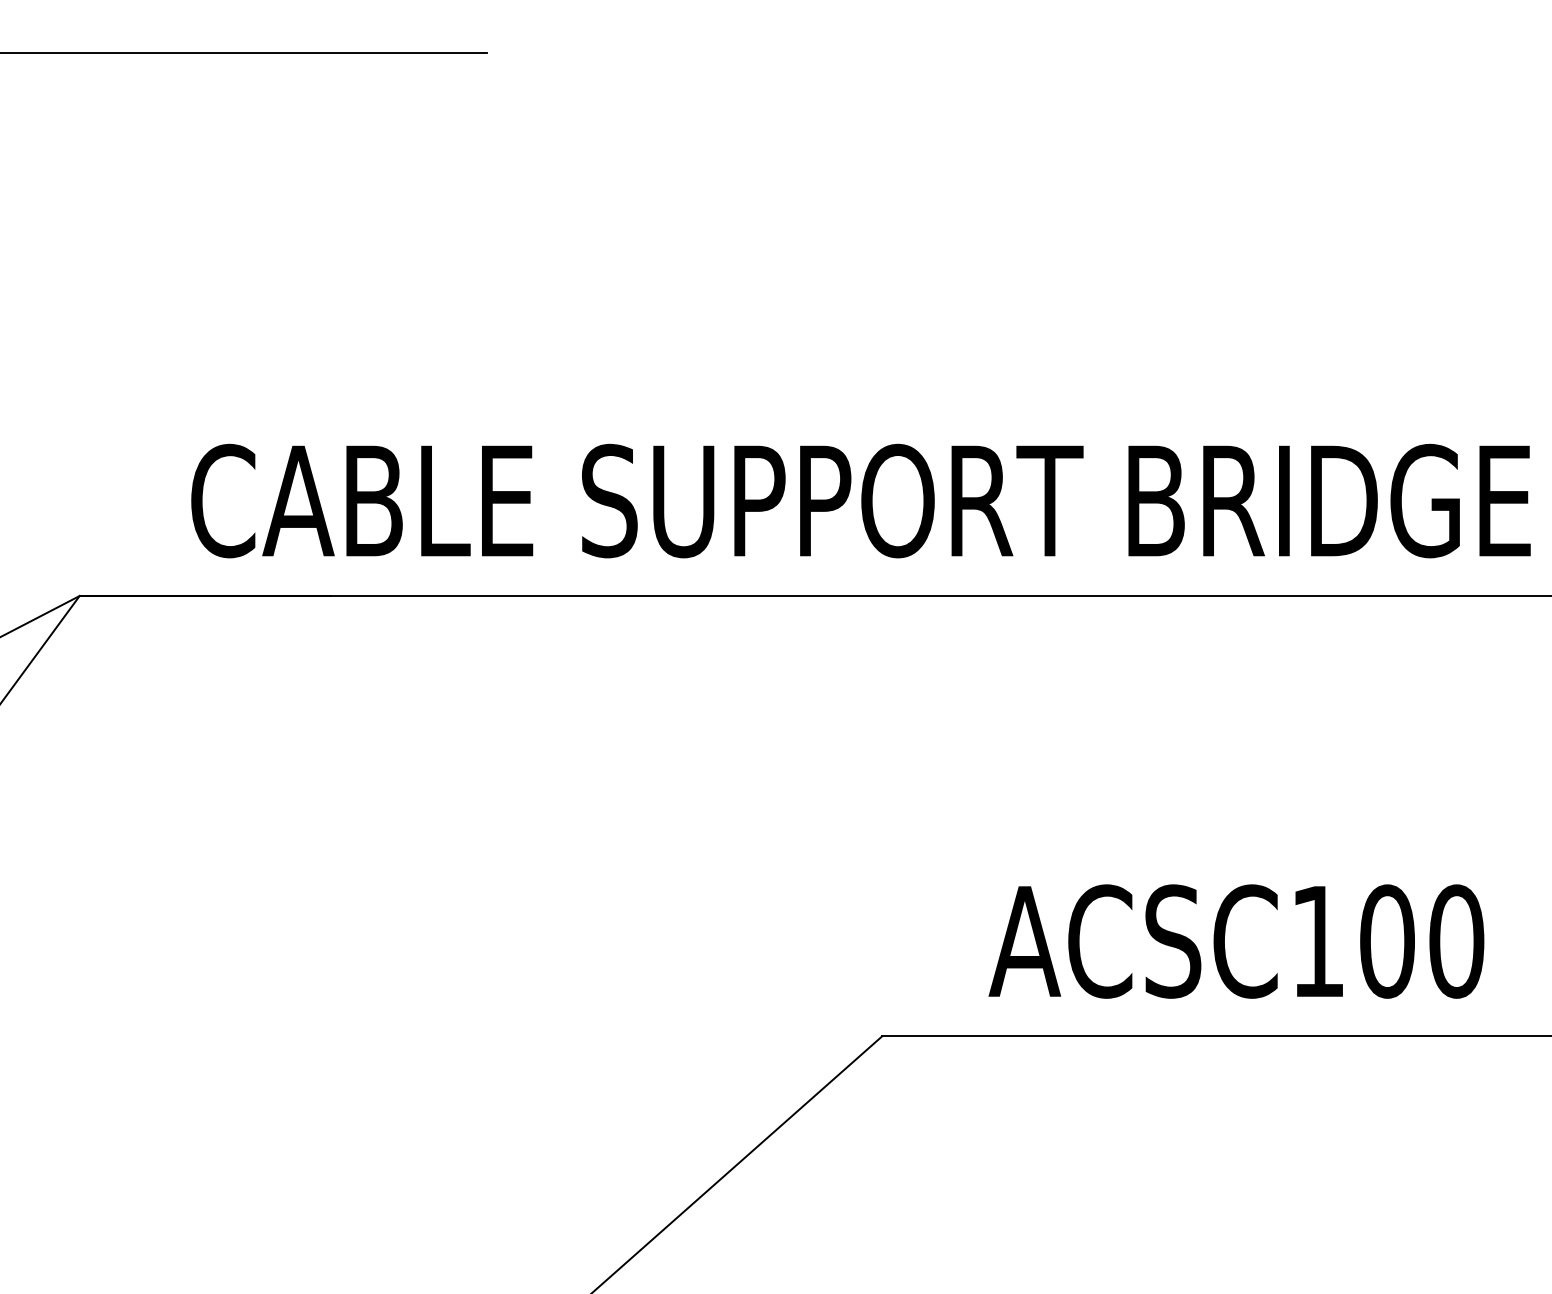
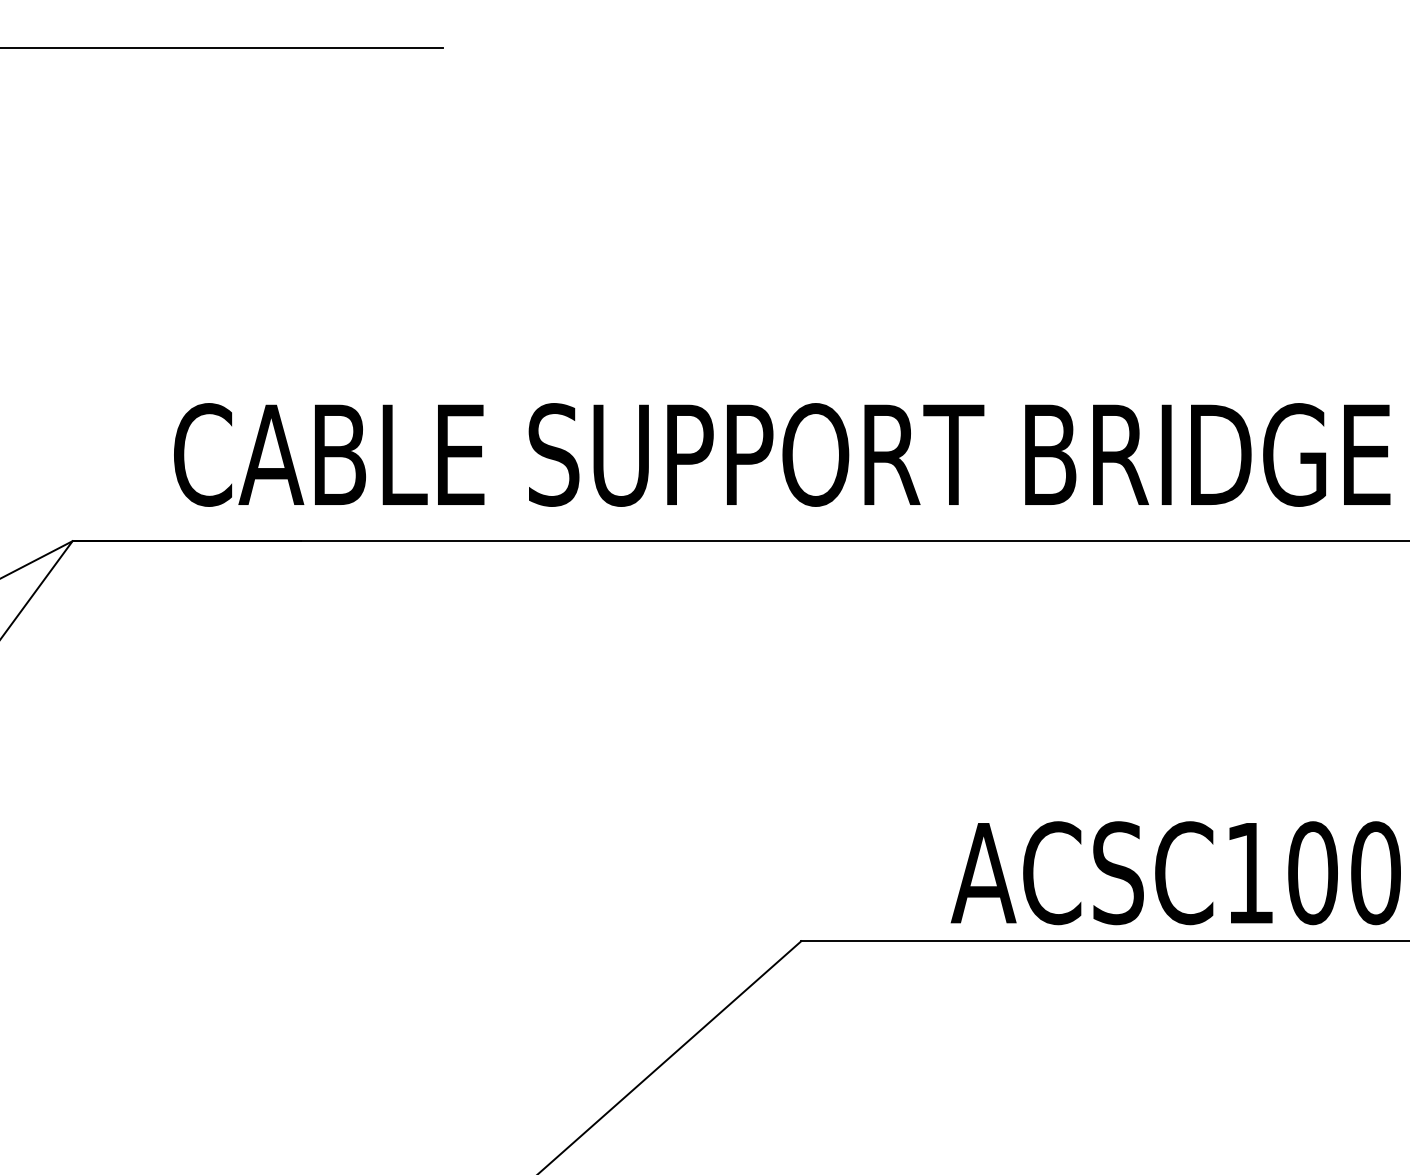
text: (1236, 941) -> (1175, 873), moved

